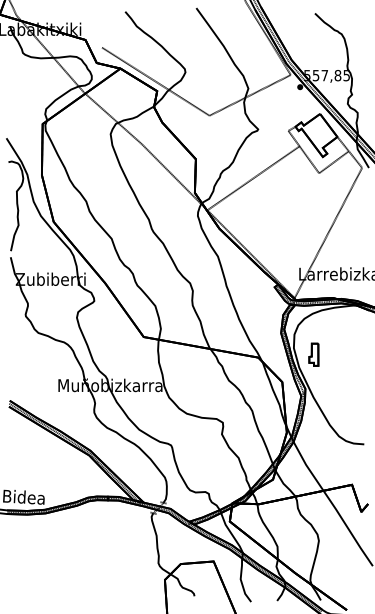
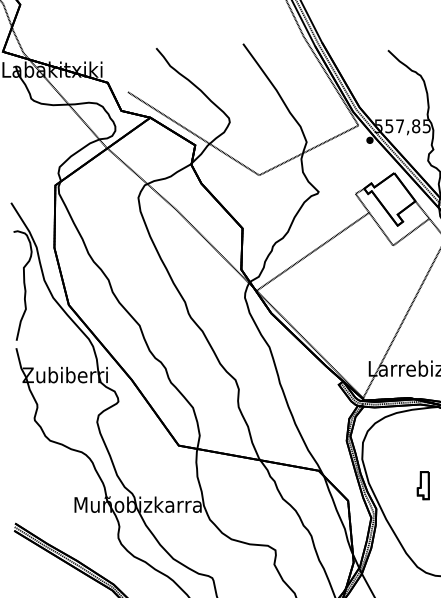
part: (313, 354) -> (422, 485), moved

